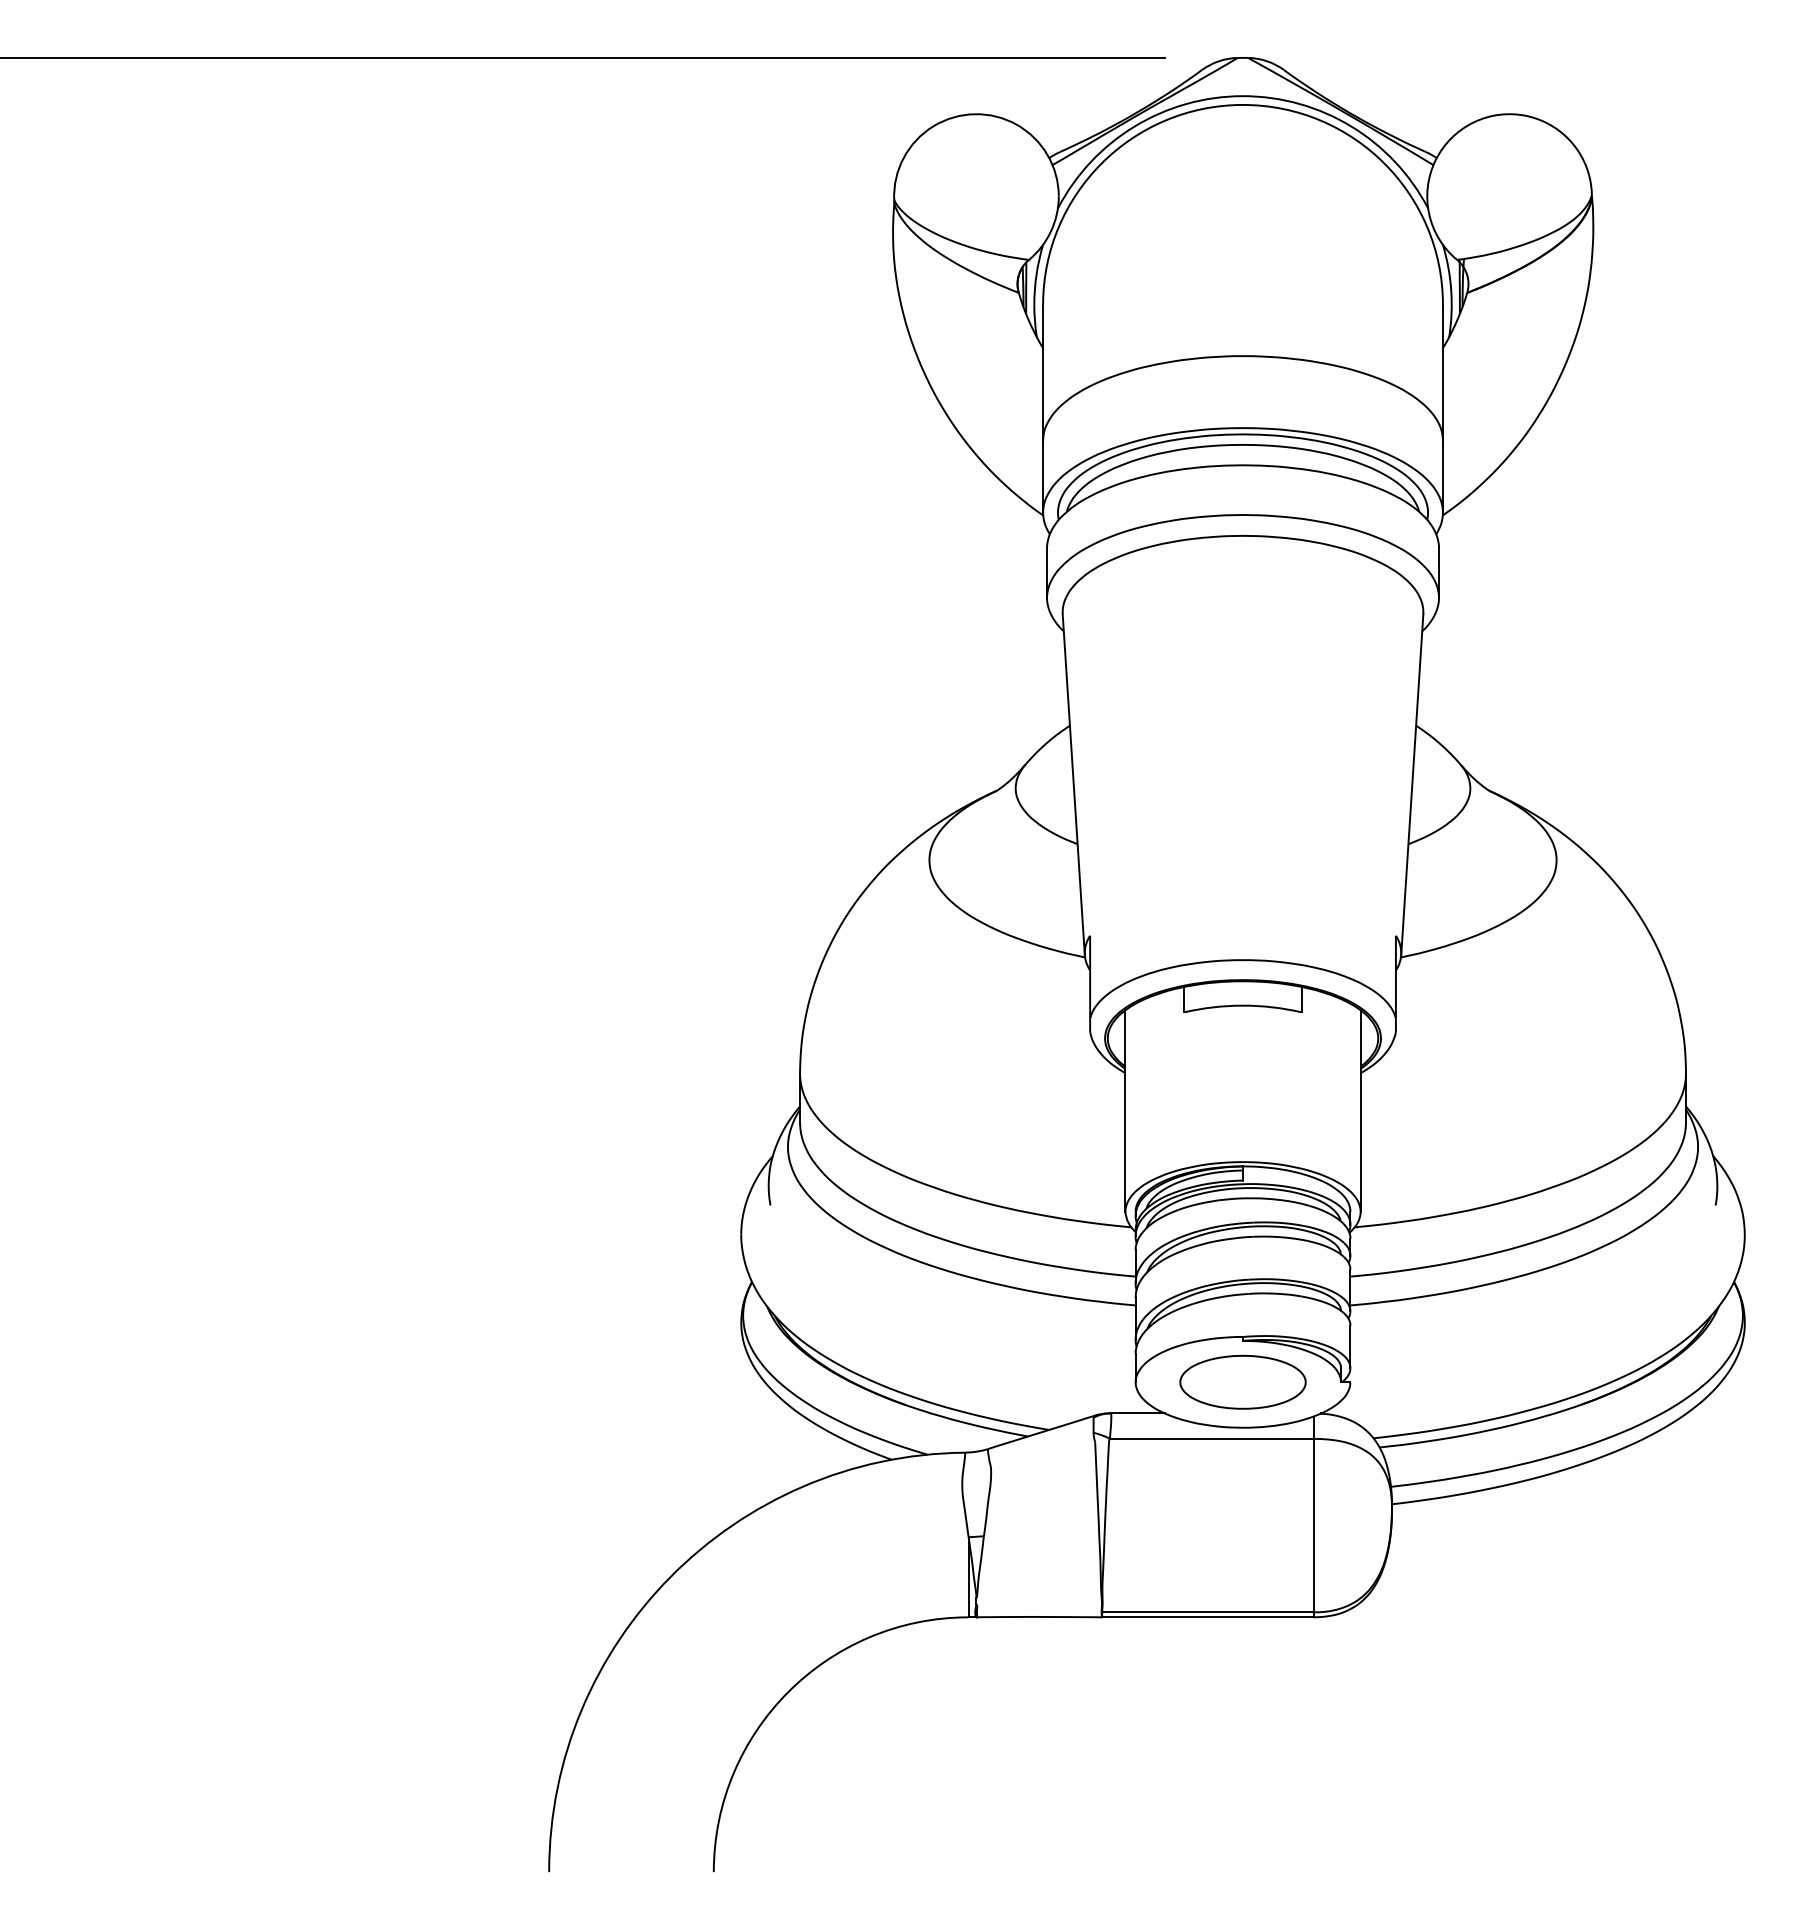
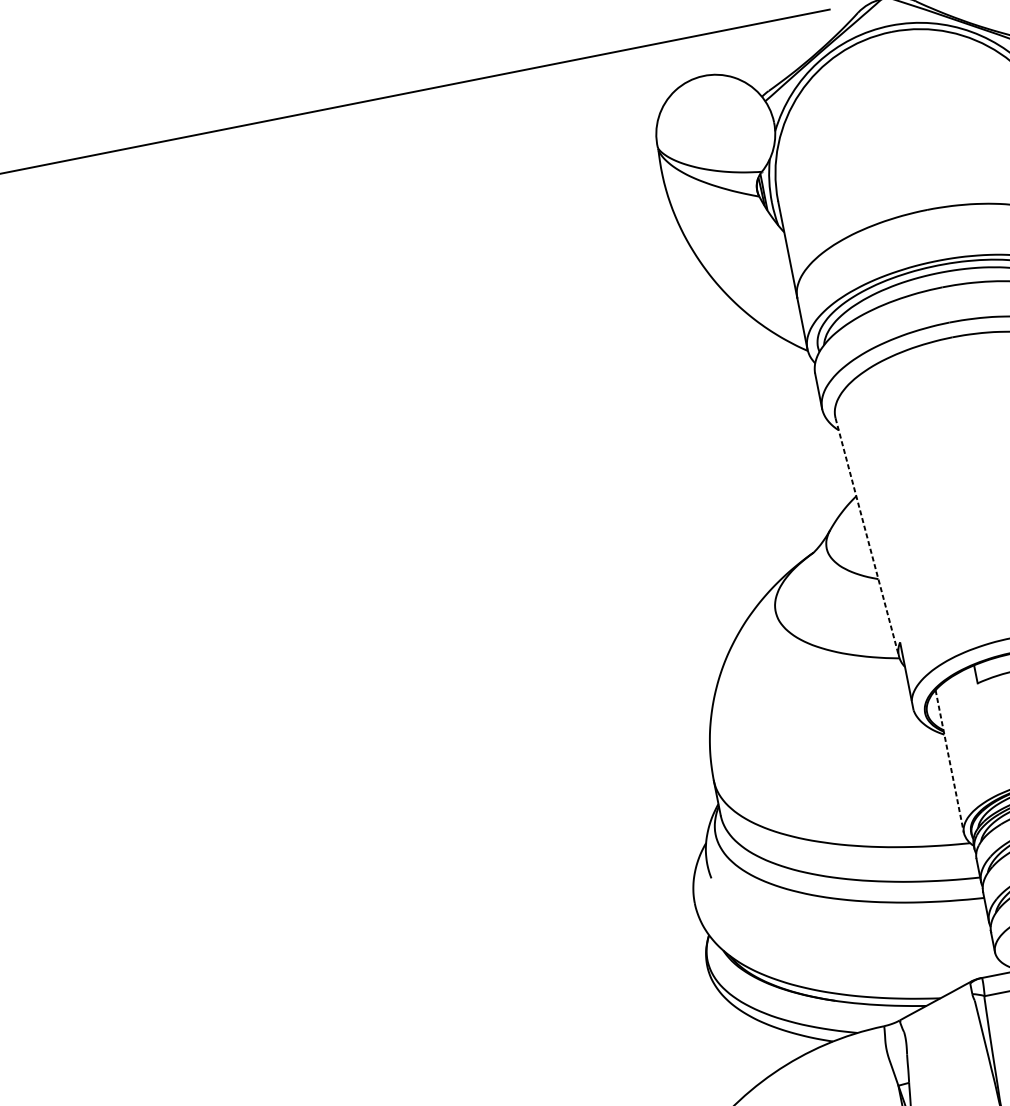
line: (1073, 784) -> (867, 537), solid -> dashed
line: (1125, 1111) -> (949, 761), solid -> dashed

